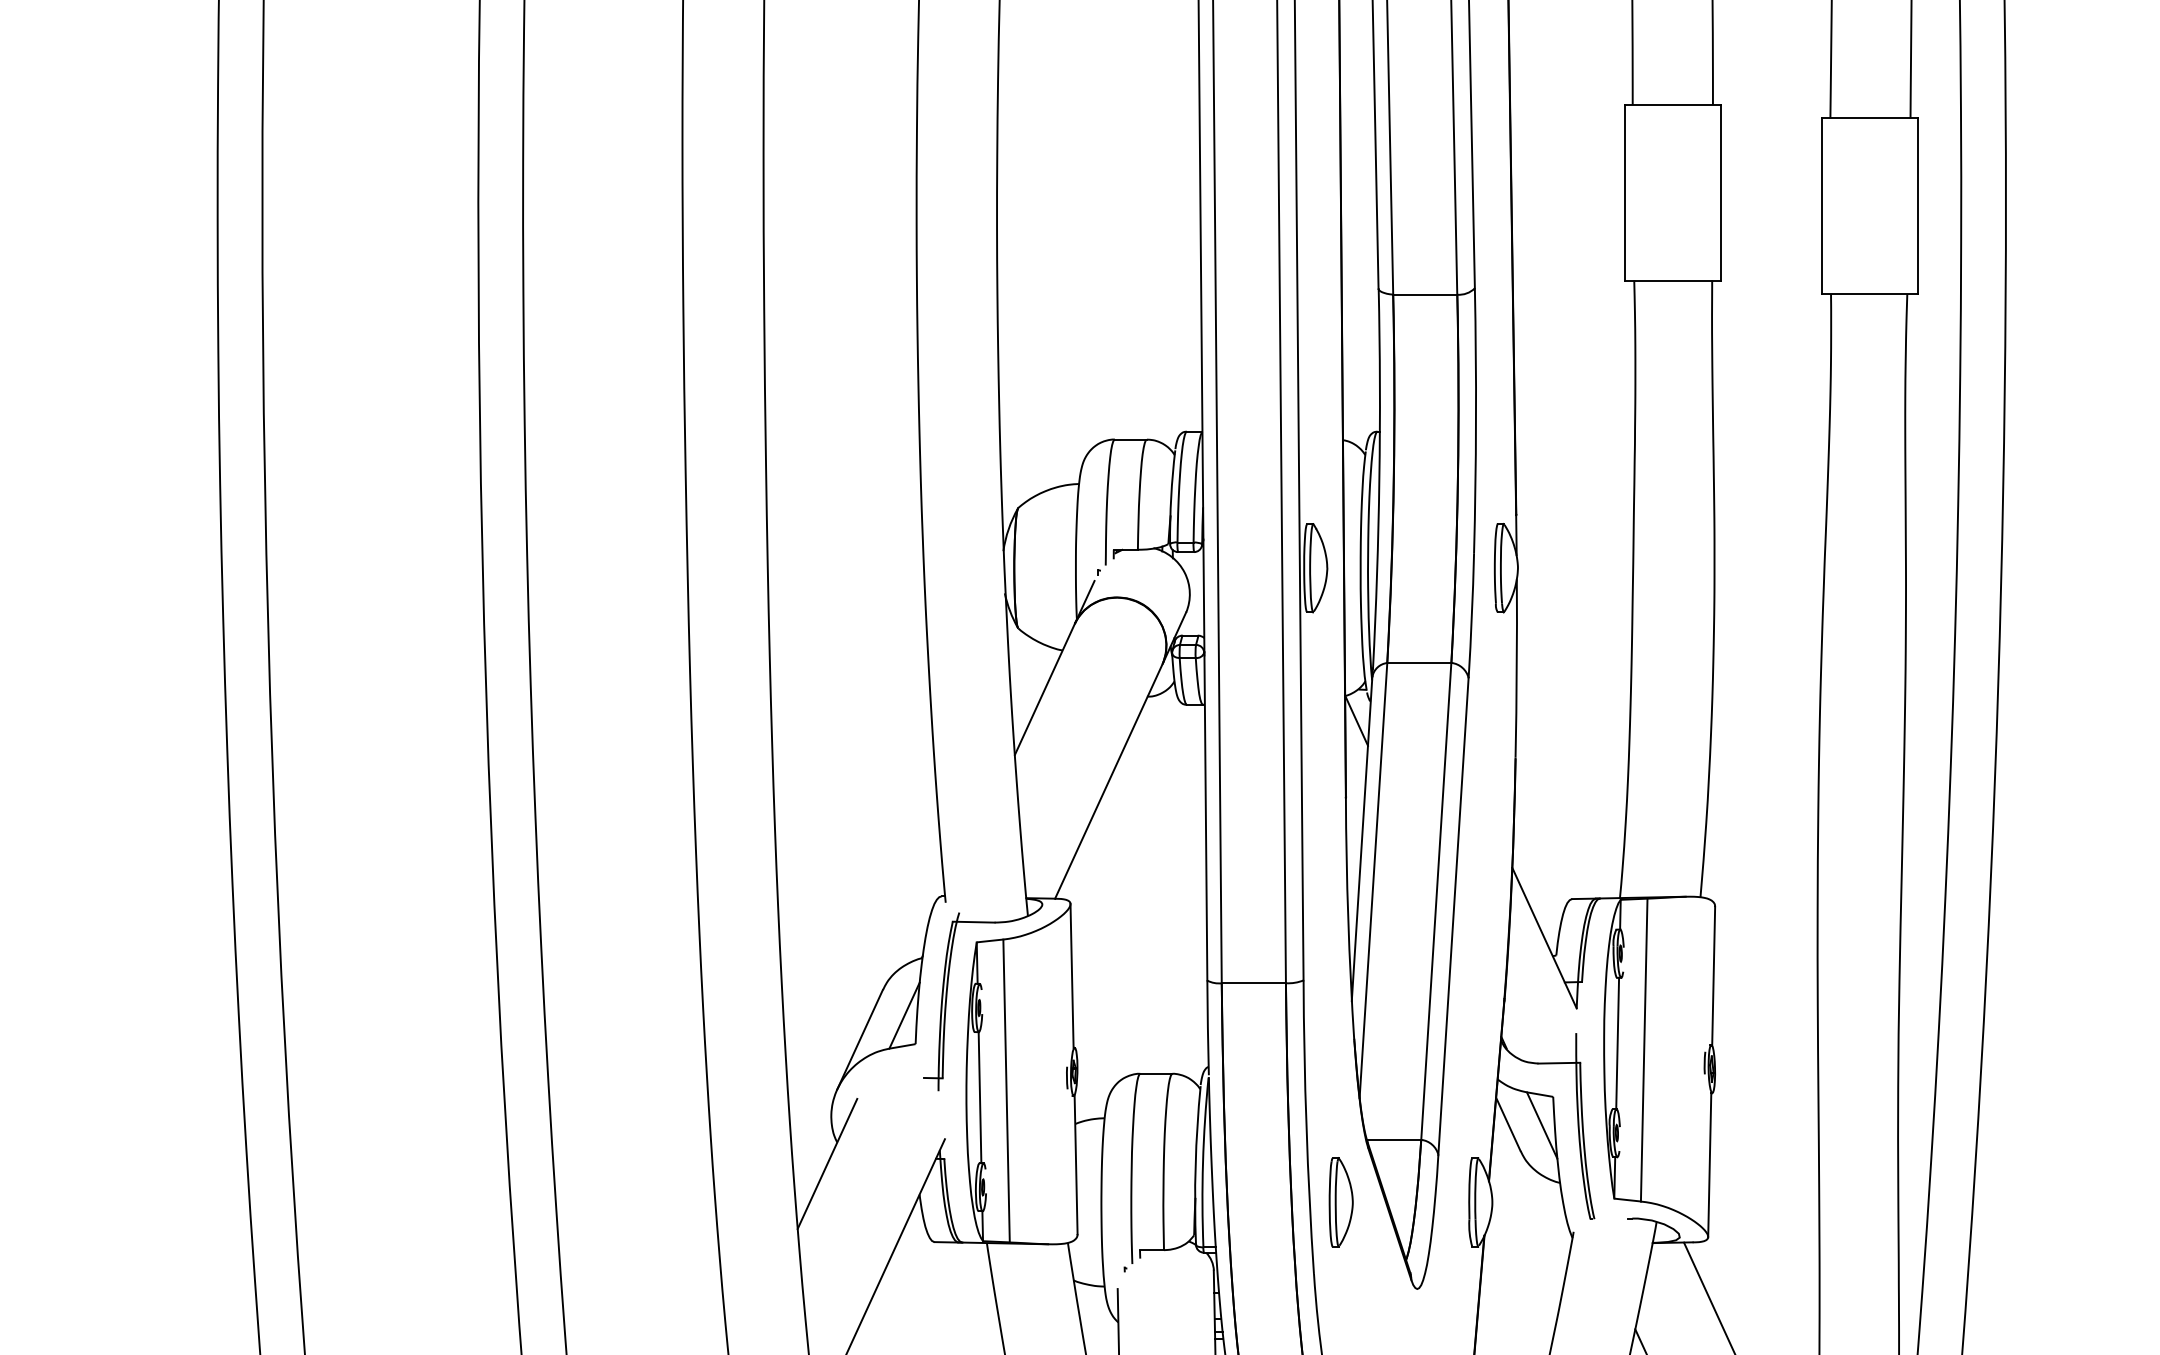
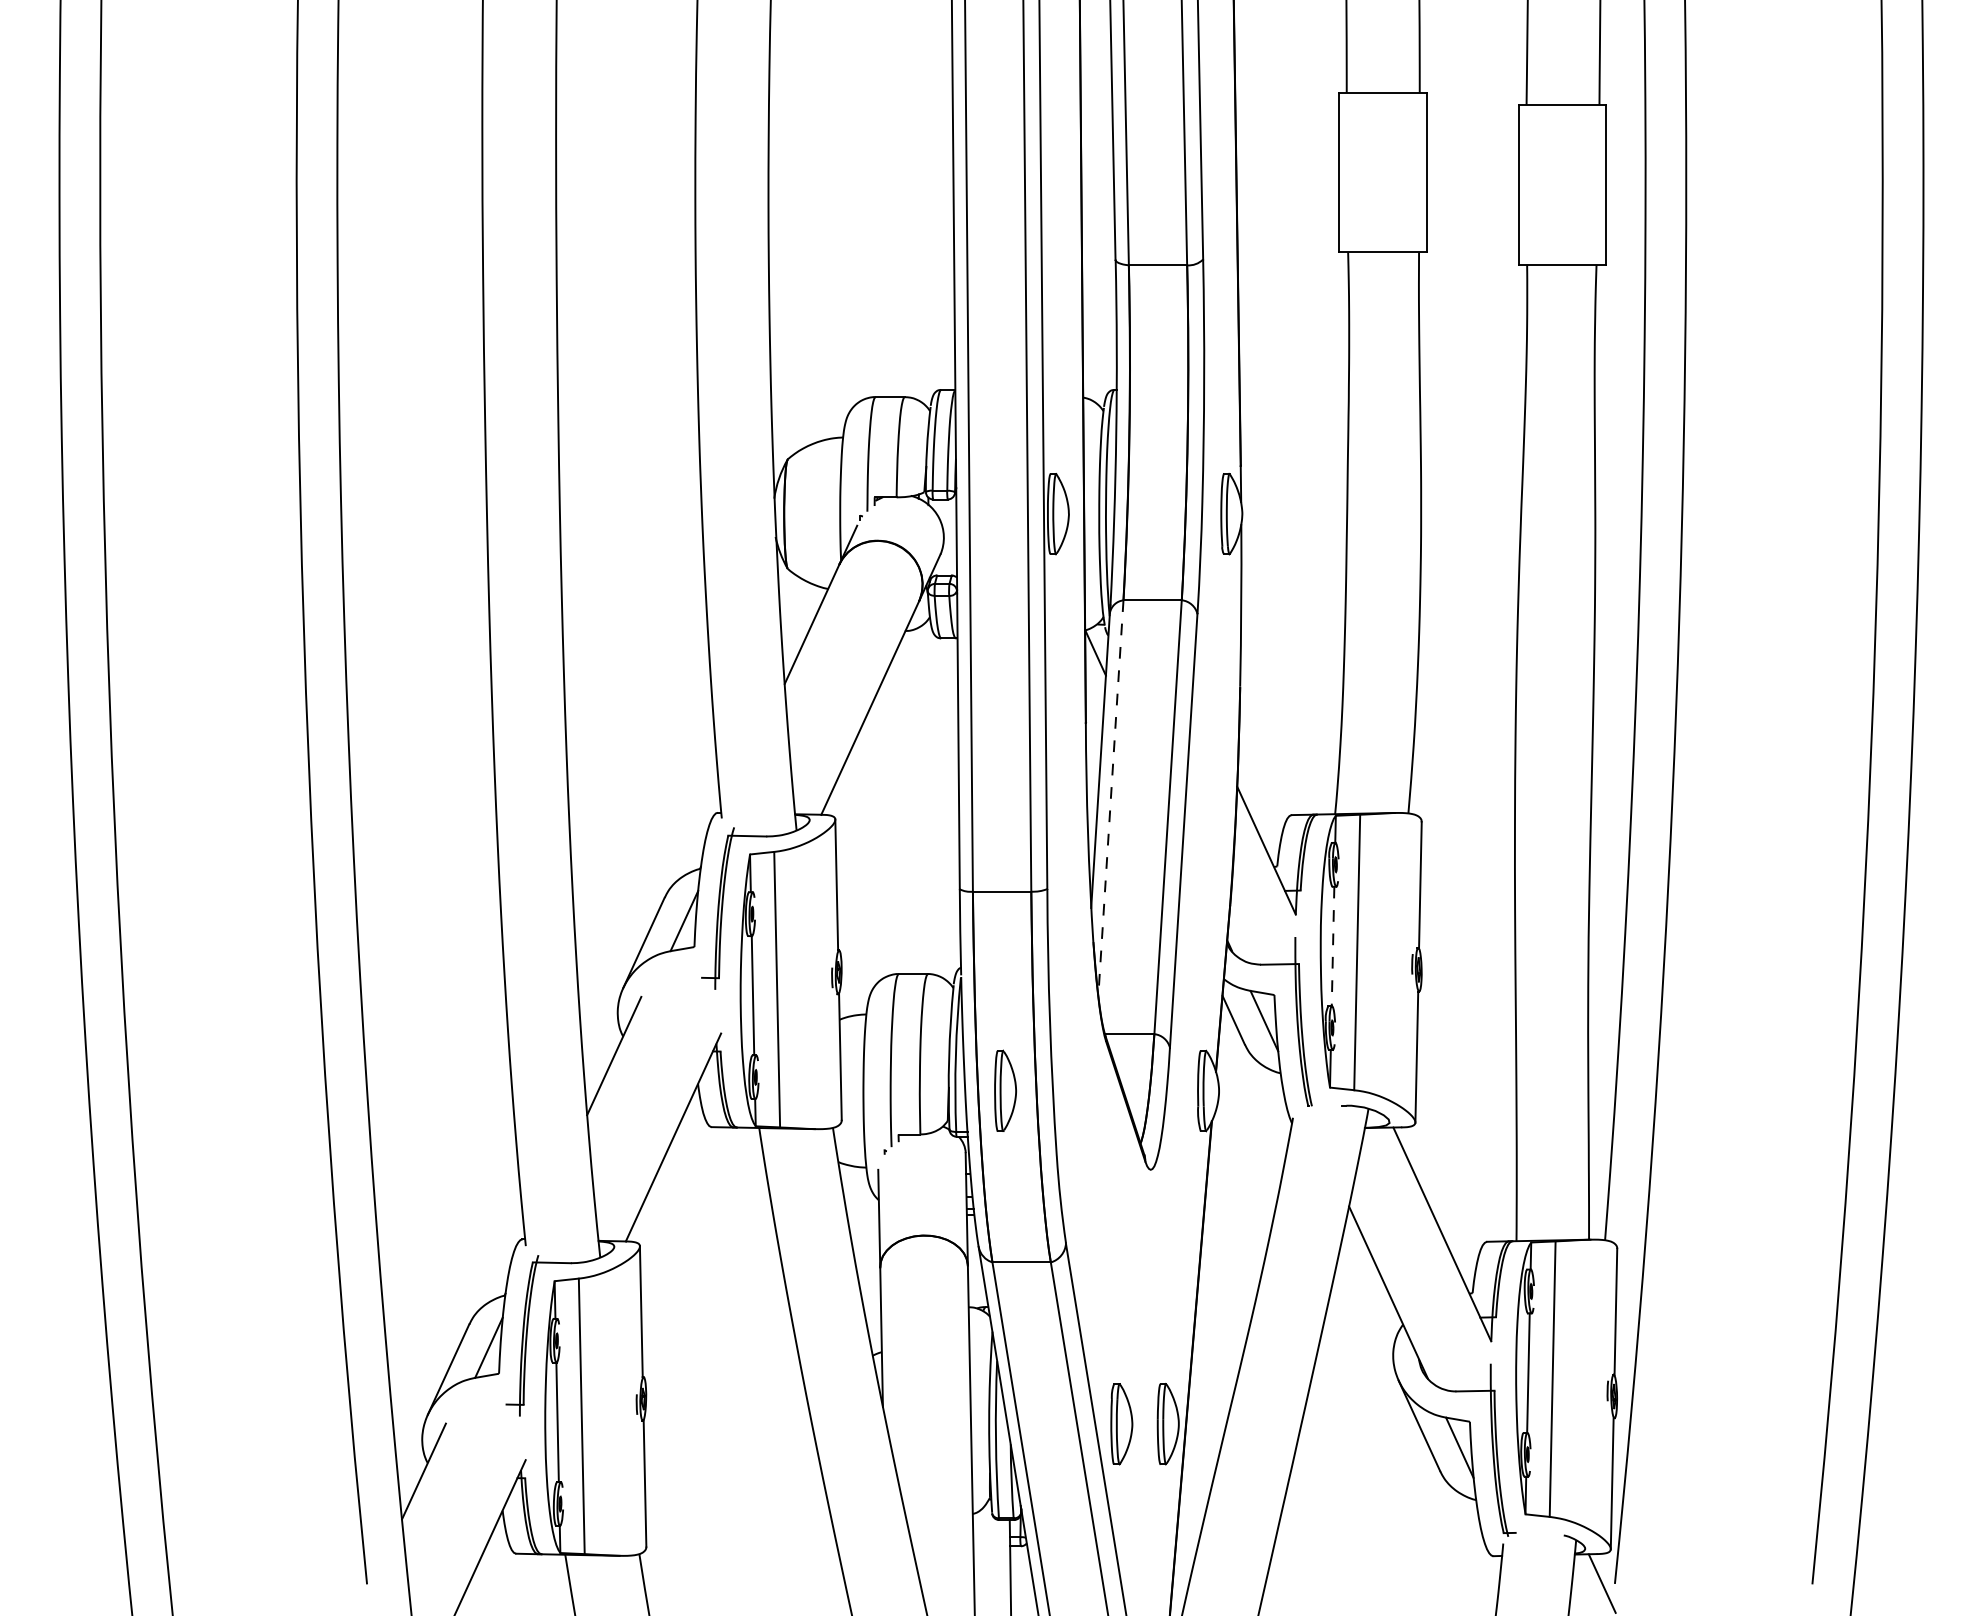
line: (1373, 880) -> (1110, 798), solid -> dashed
line: (1618, 1043) -> (1333, 946), solid -> dashed
part: (1341, 1201) -> (1005, 1090), moved

